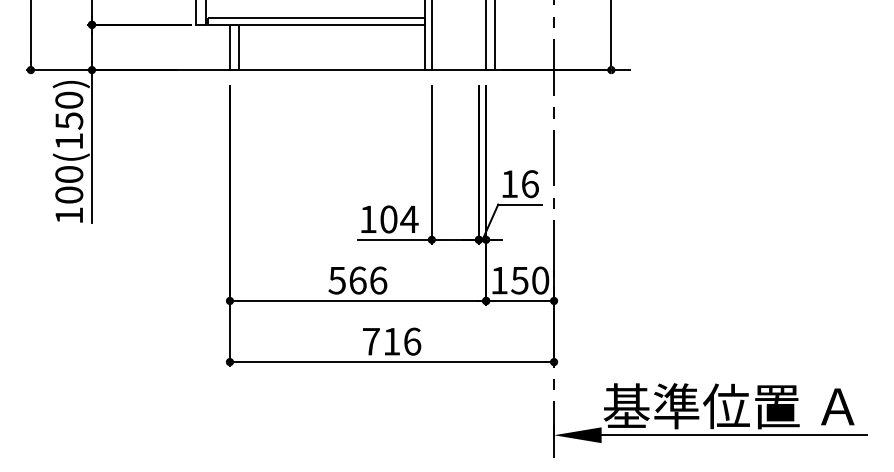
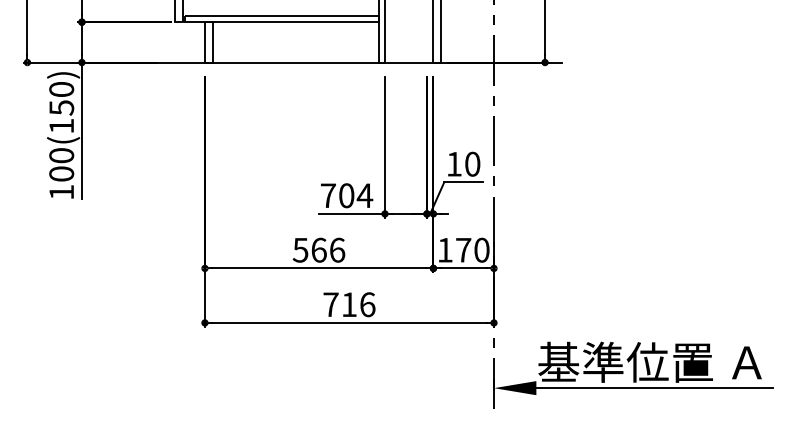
text: (530, 184) -> (472, 164), 16 -> 10
text: (368, 218) -> (328, 194), 104 -> 704
text: (519, 280) -> (463, 250), 150 -> 170

